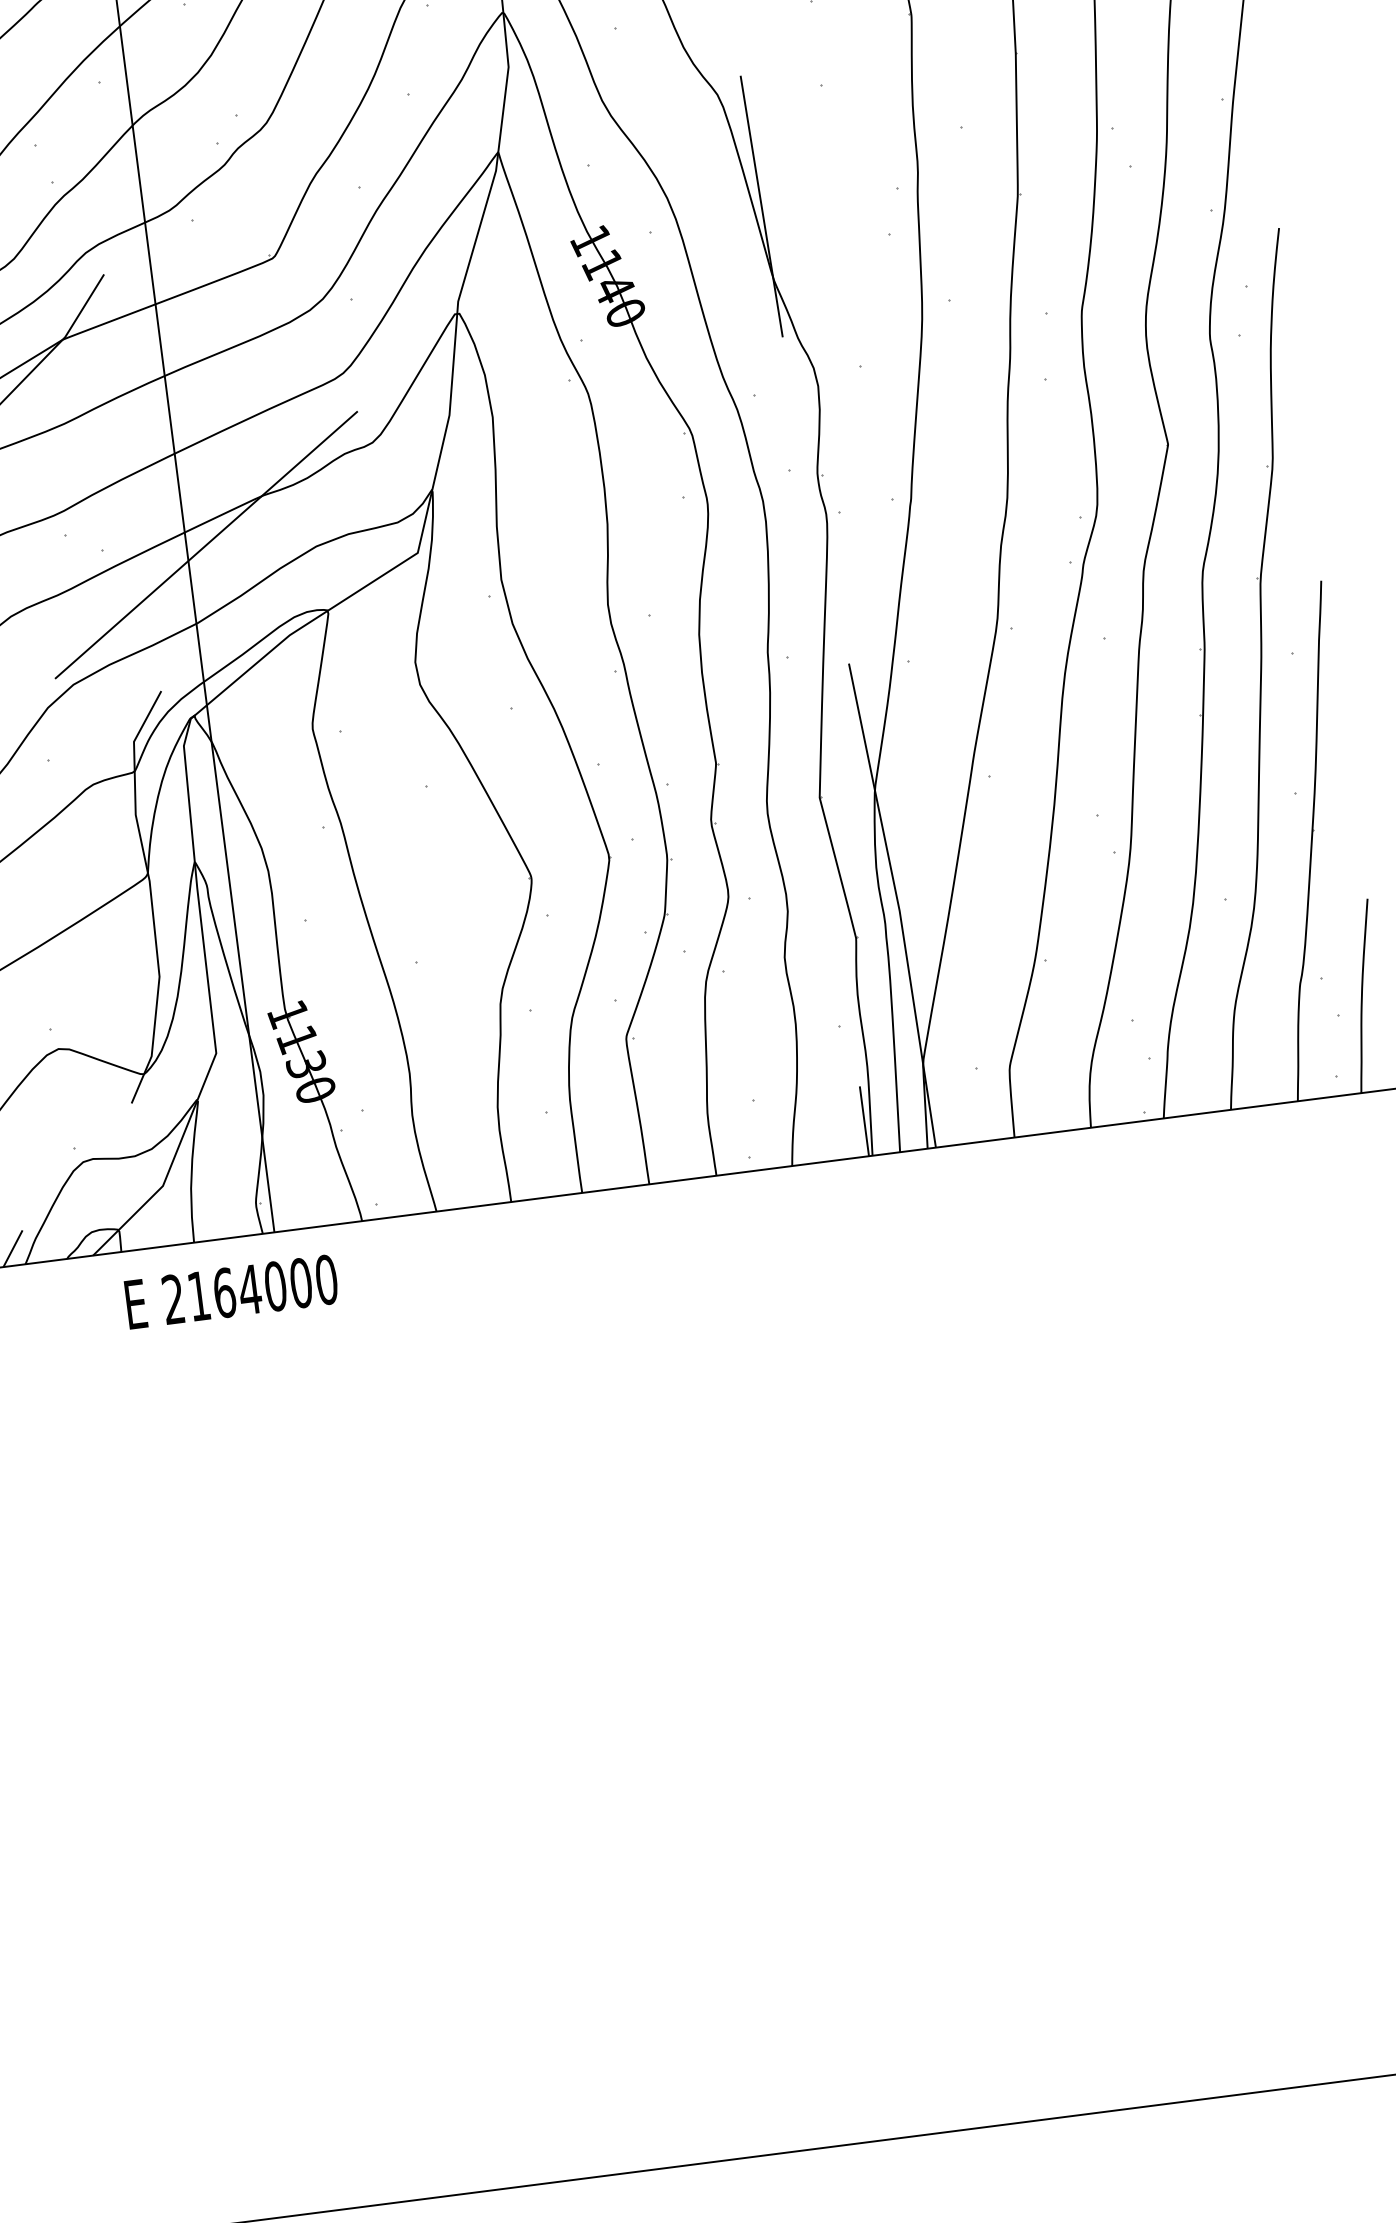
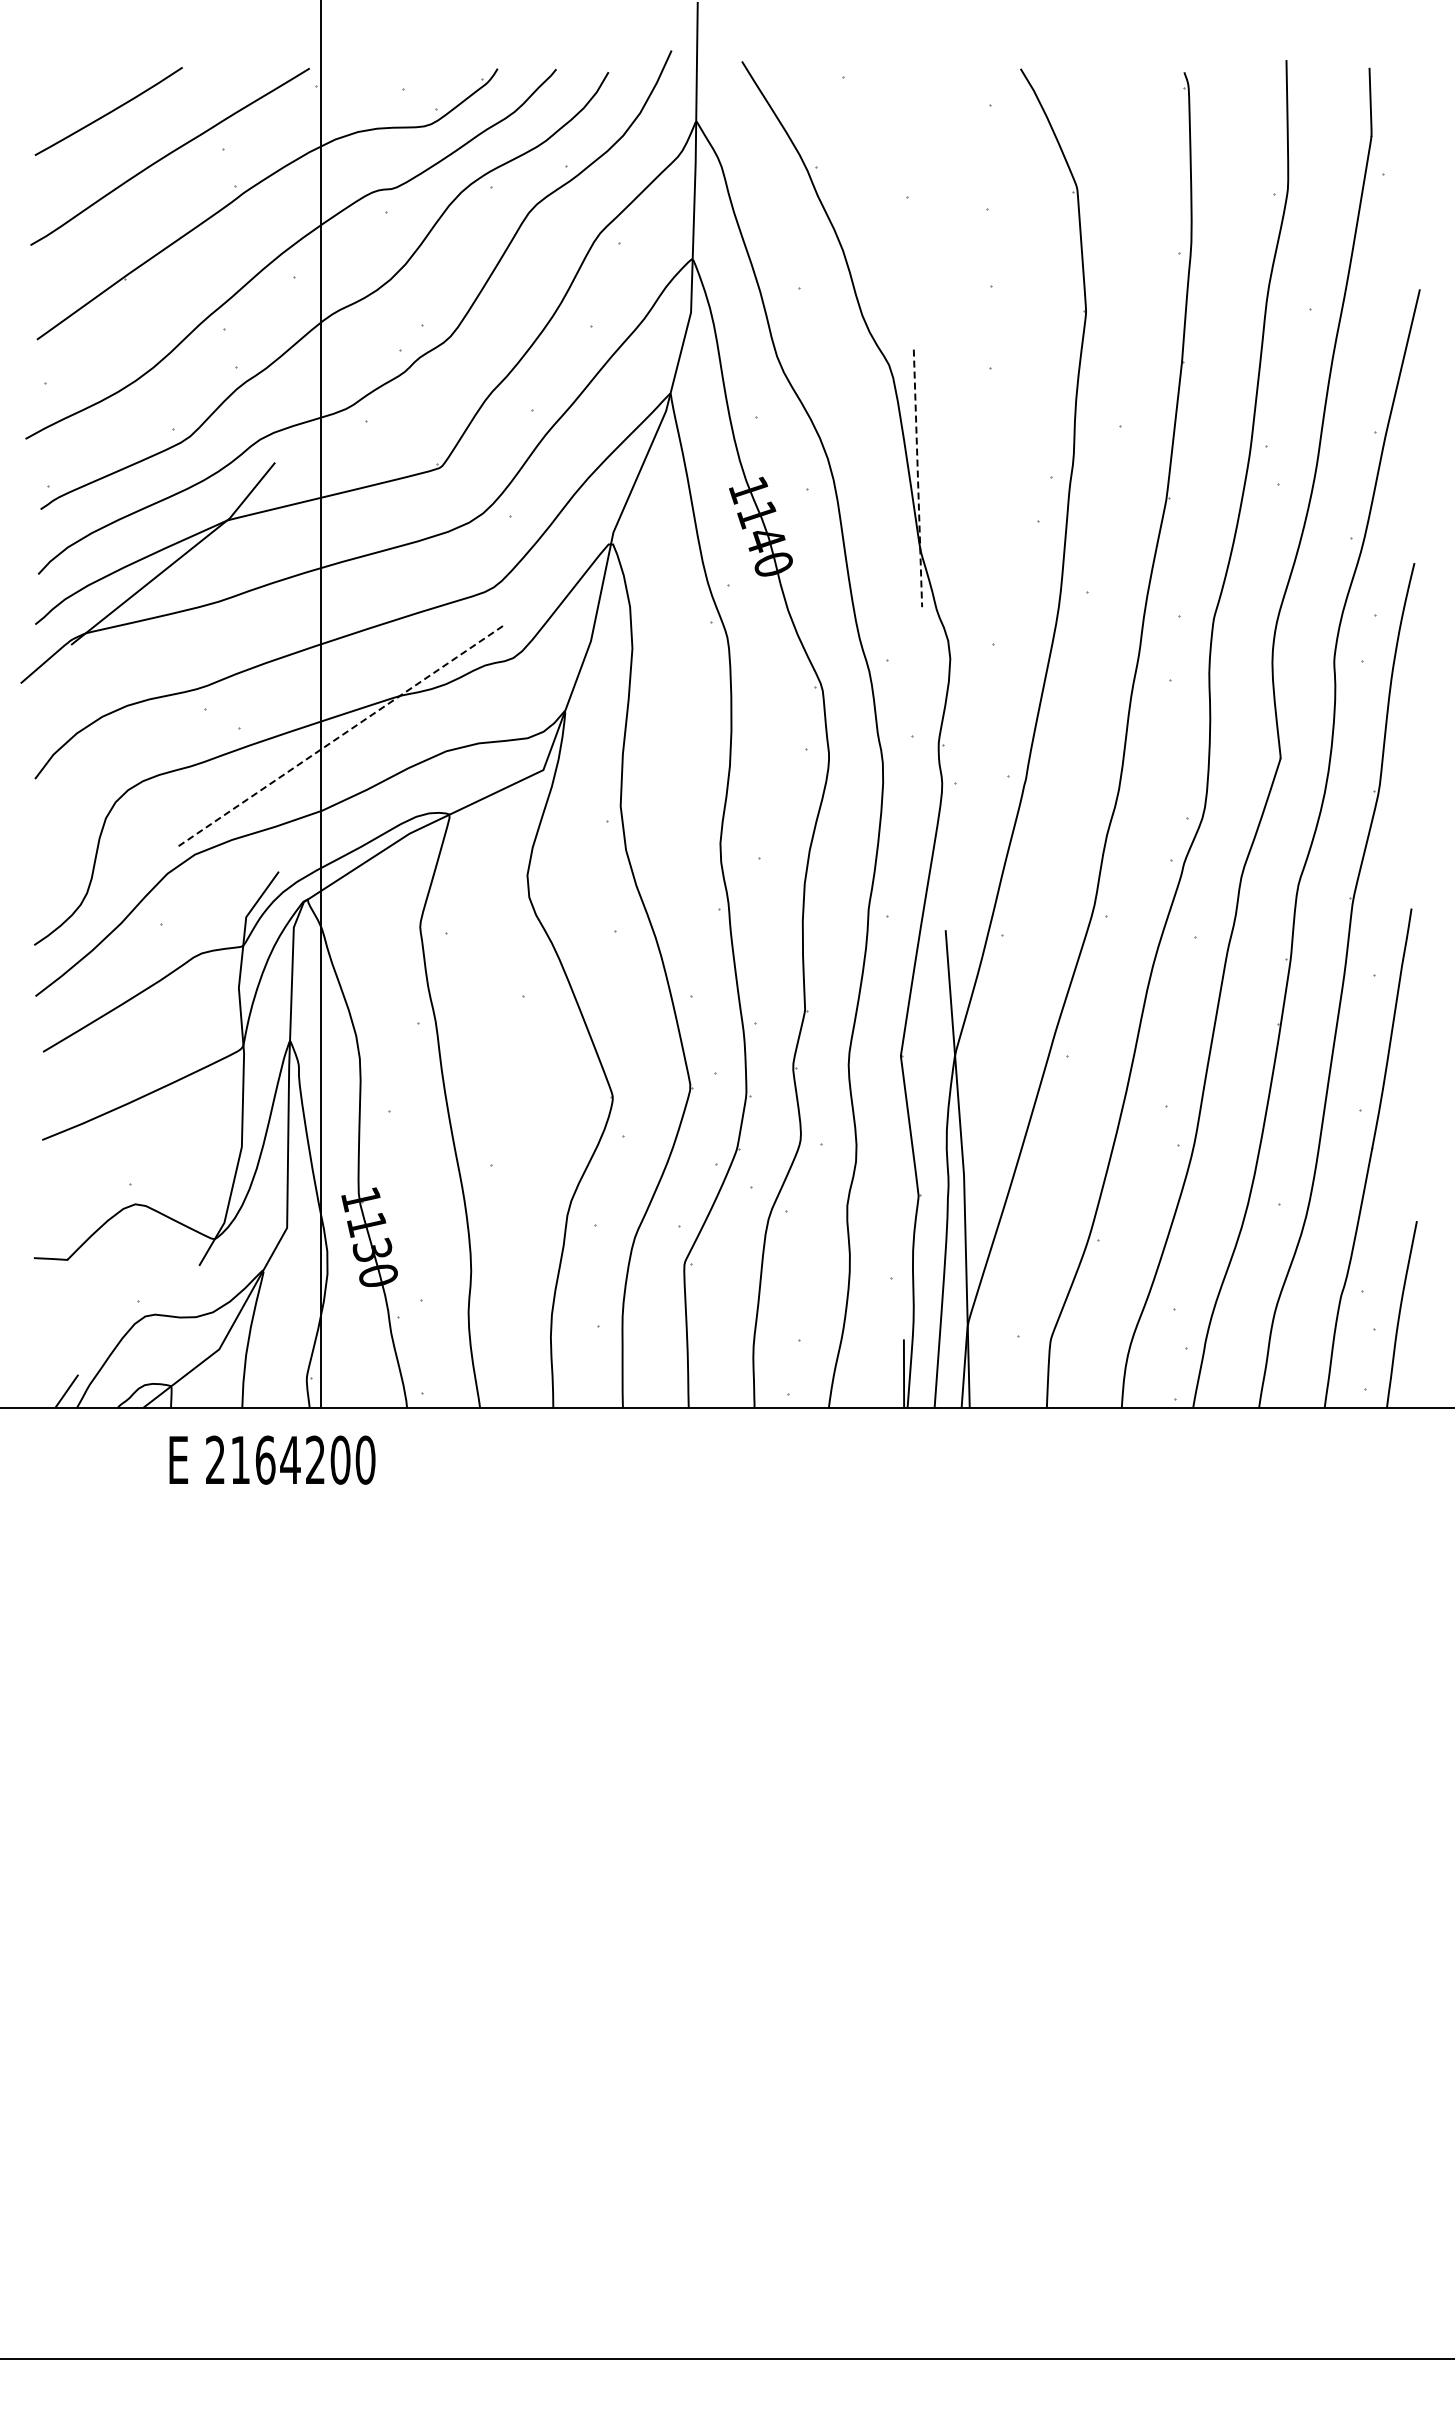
line: (761, 206) -> (917, 478), solid -> dashed
line: (205, 545) -> (339, 736), solid -> dashed
text: (275, 1285) -> (315, 1459), 2164000 -> 2164200

